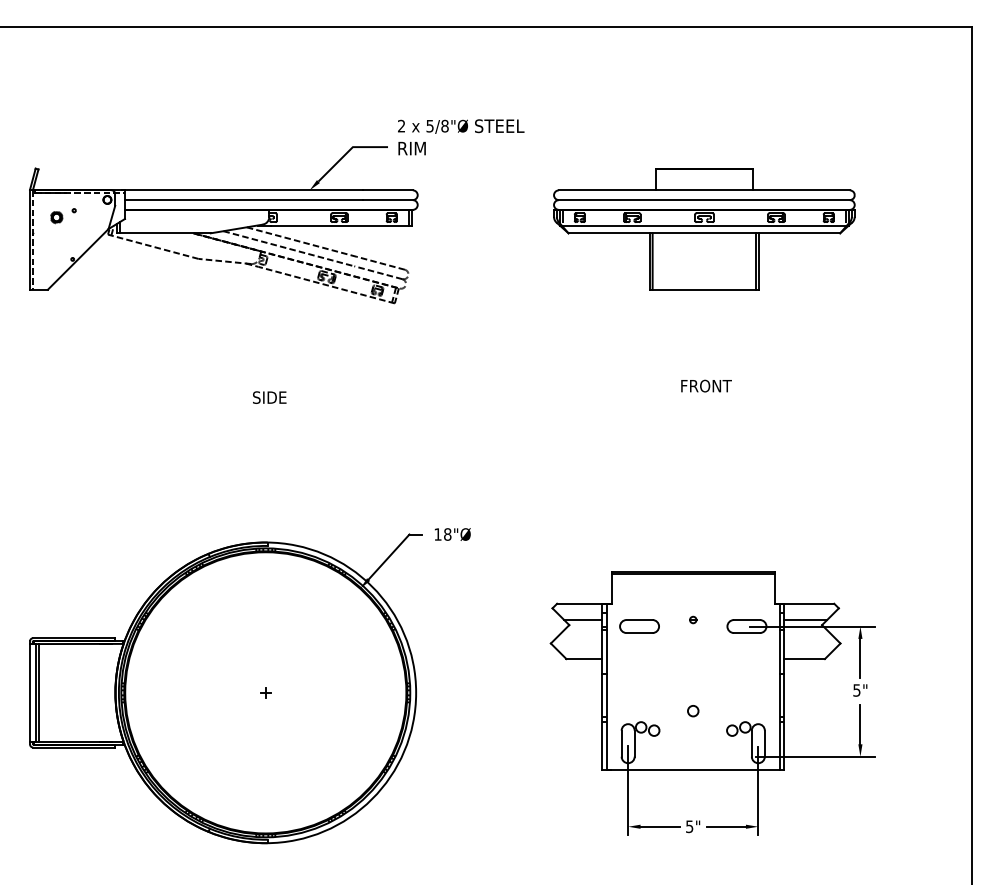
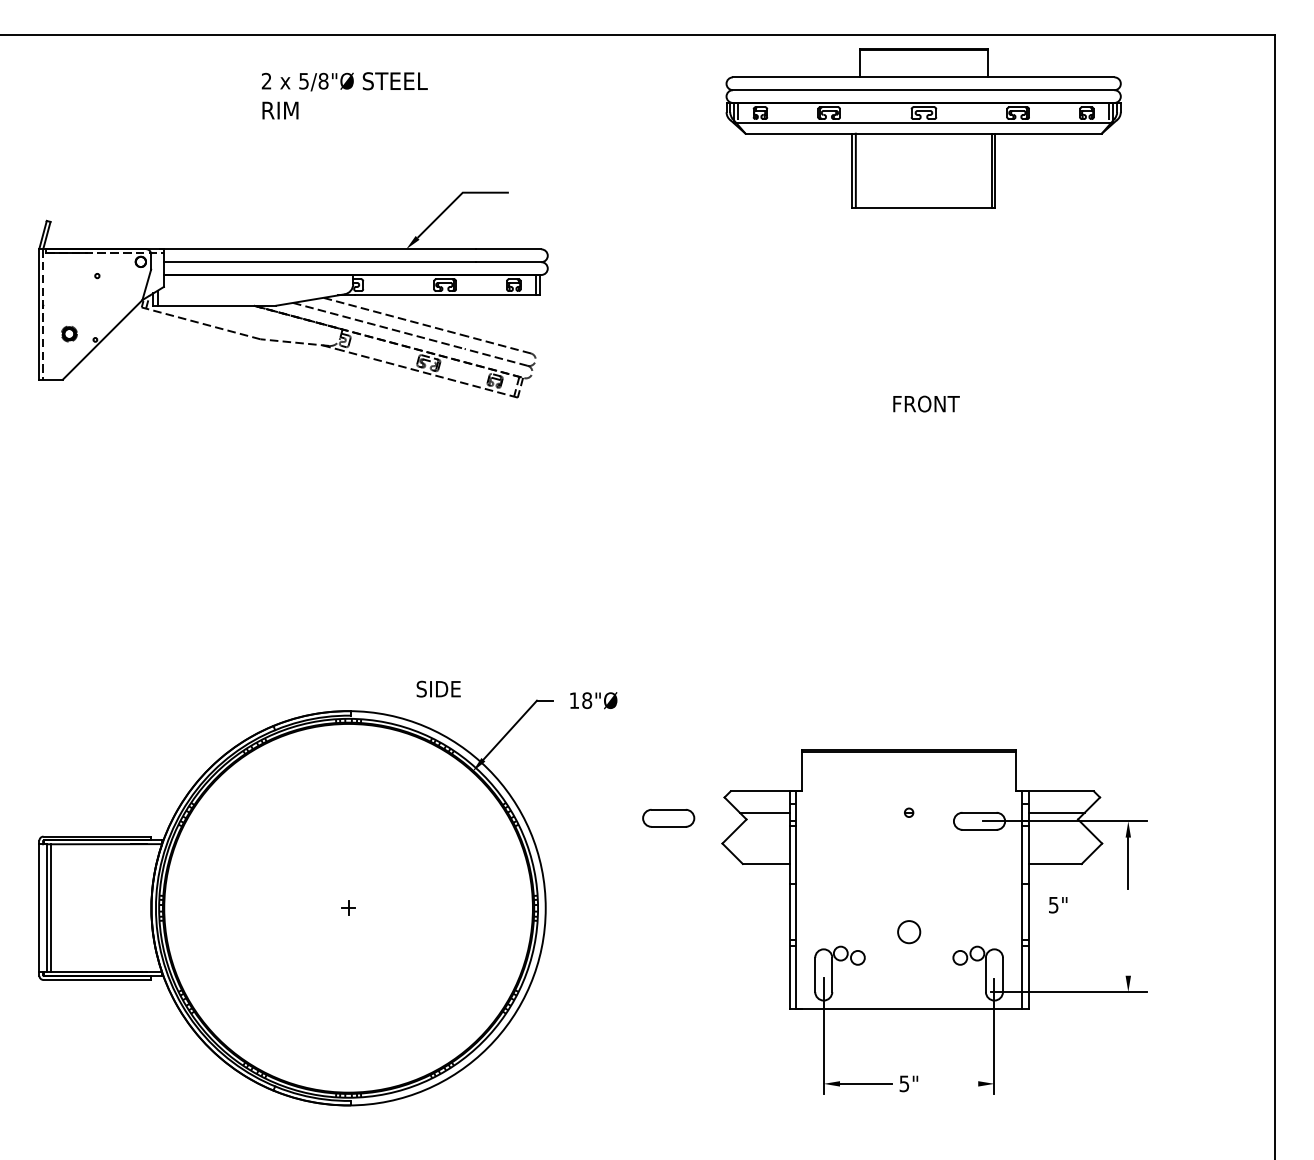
text: (460, 137) -> (344, 95), moved
part: (56, 217) -> (69, 333), moved
part: (704, 229) -> (923, 128), moved
text: (706, 385) -> (926, 403), moved
text: (269, 397) -> (438, 688), moved
part: (639, 626) -> (668, 818), moved
text: (860, 690) -> (1058, 905), moved
circle: (692, 711) -> (908, 932), size x1.6
line: (860, 724) -> (1128, 949), removed
line: (726, 826) -> (952, 1083), removed

